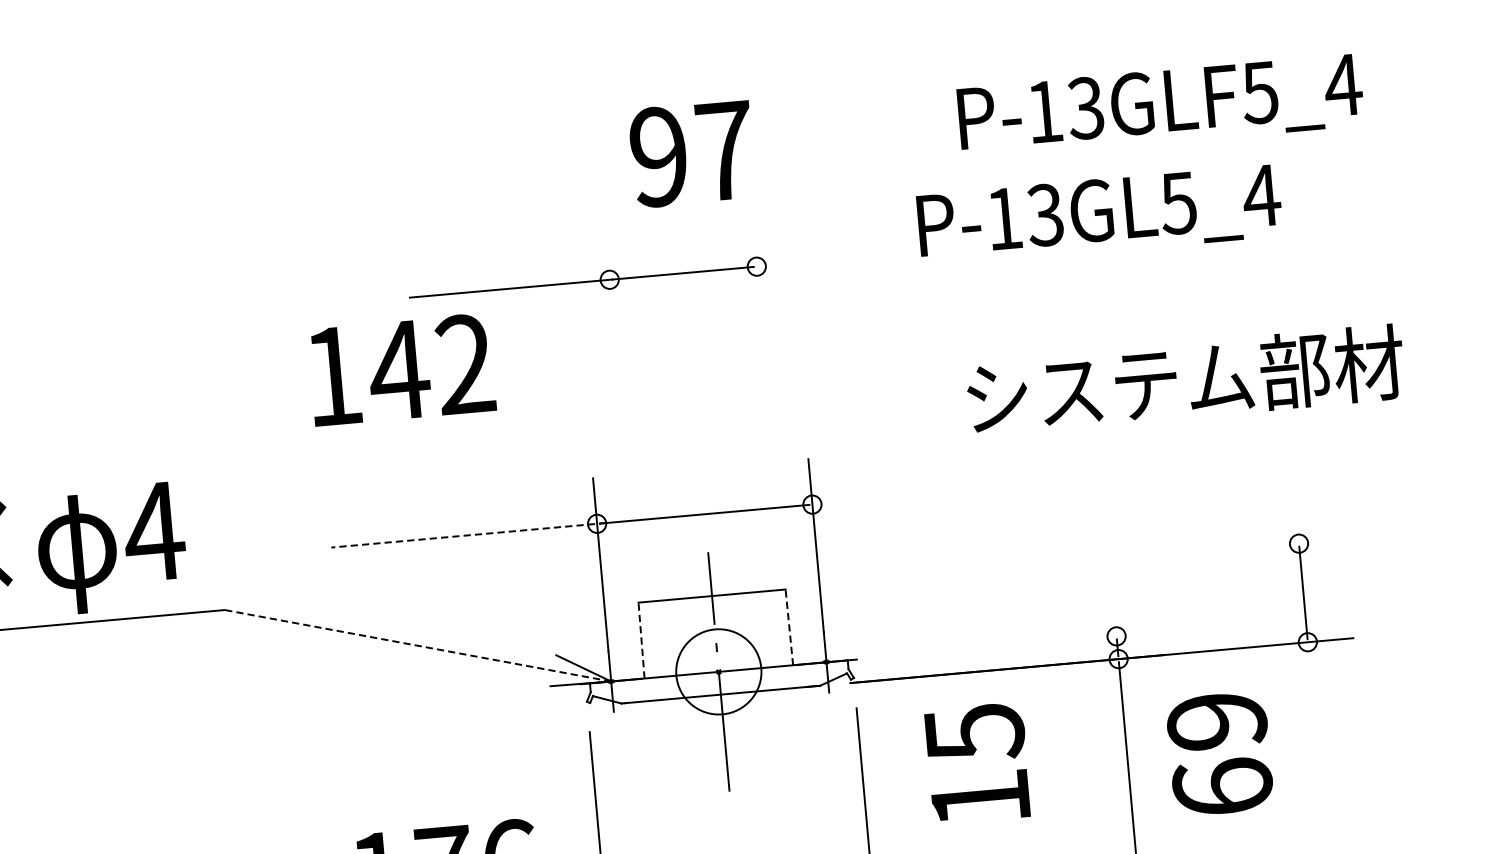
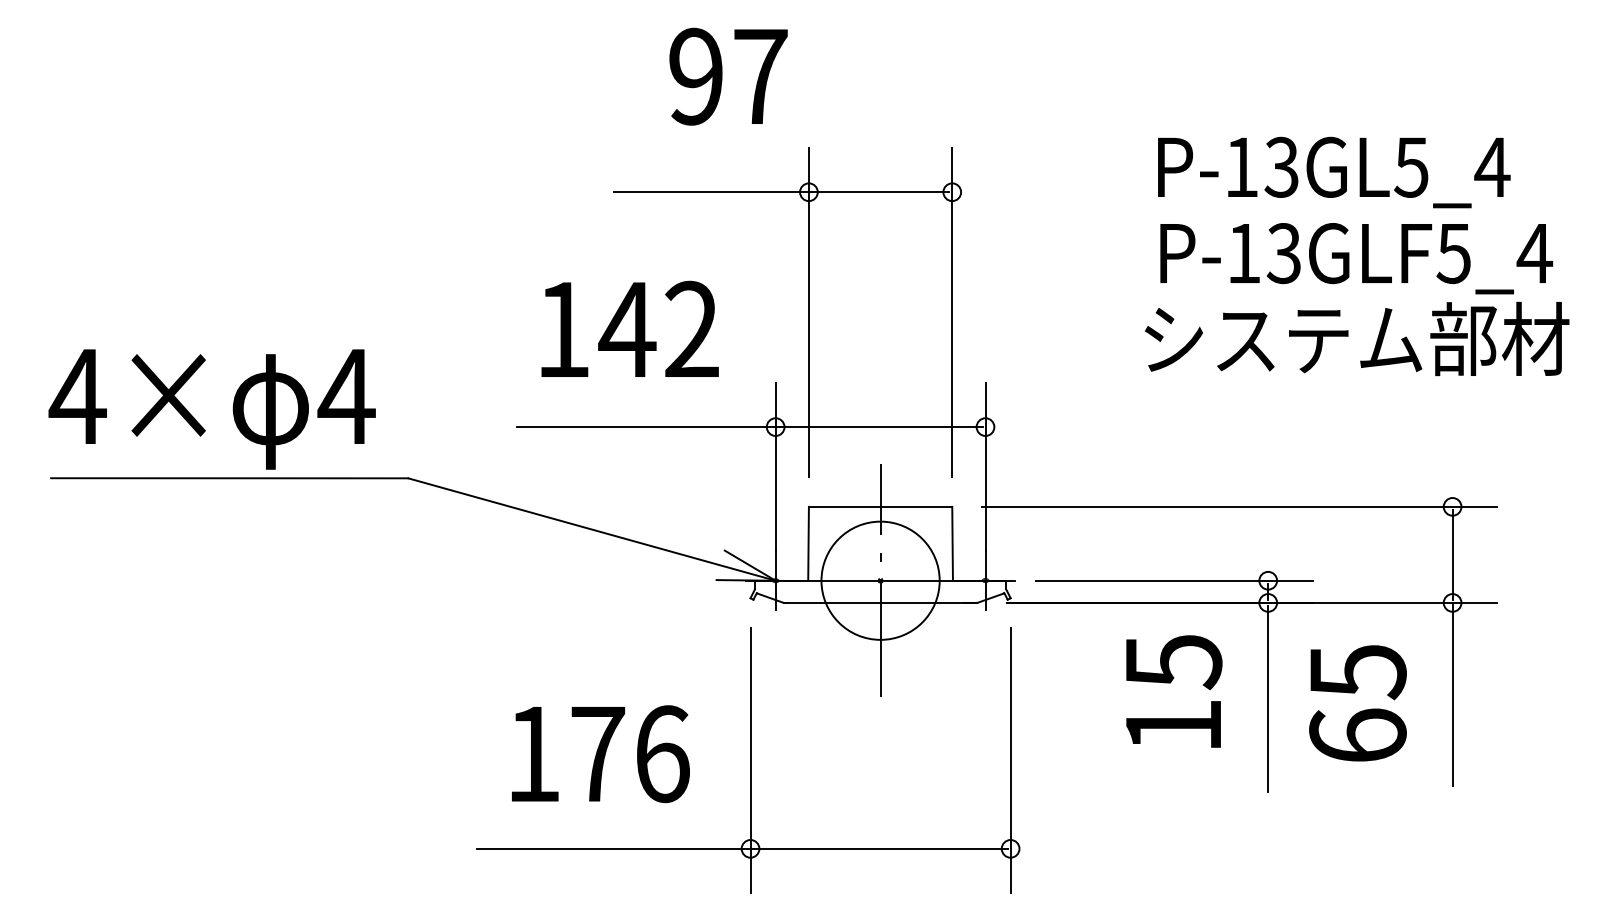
text: (1160, 106) -> (1356, 258), moved
text: (692, 153) -> (728, 76), moved
text: (1100, 215) -> (1334, 172), moved
text: (401, 369) -> (629, 328), moved
line: (768, 390) -> (952, 312), added
line: (620, 403) -> (808, 312), added
line: (468, 535) -> (650, 427), dashed -> solid
line: (1079, 562) -> (1238, 506), added
line: (789, 627) -> (952, 543), dashed -> solid
line: (641, 640) -> (808, 543), dashed -> solid
line: (1019, 644) -> (1173, 580), added
line: (417, 645) -> (591, 529), dashed -> solid
circle: (718, 671) -> (880, 580), size x1.43
text: (1216, 722) -> (1357, 672), 69 -> 65
line: (1316, 736) -> (1452, 694), added
text: (978, 763) -> (1174, 691), moved

